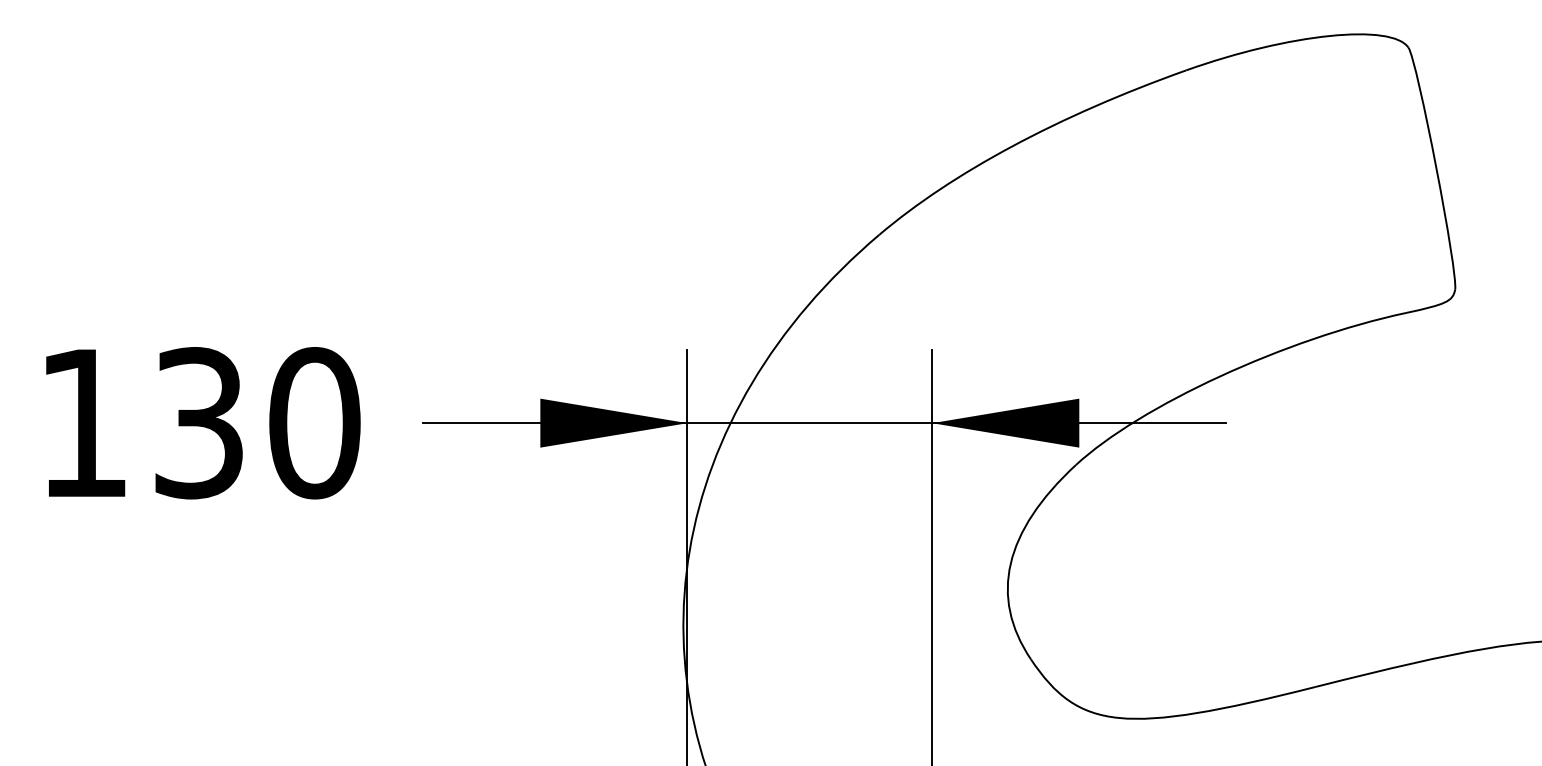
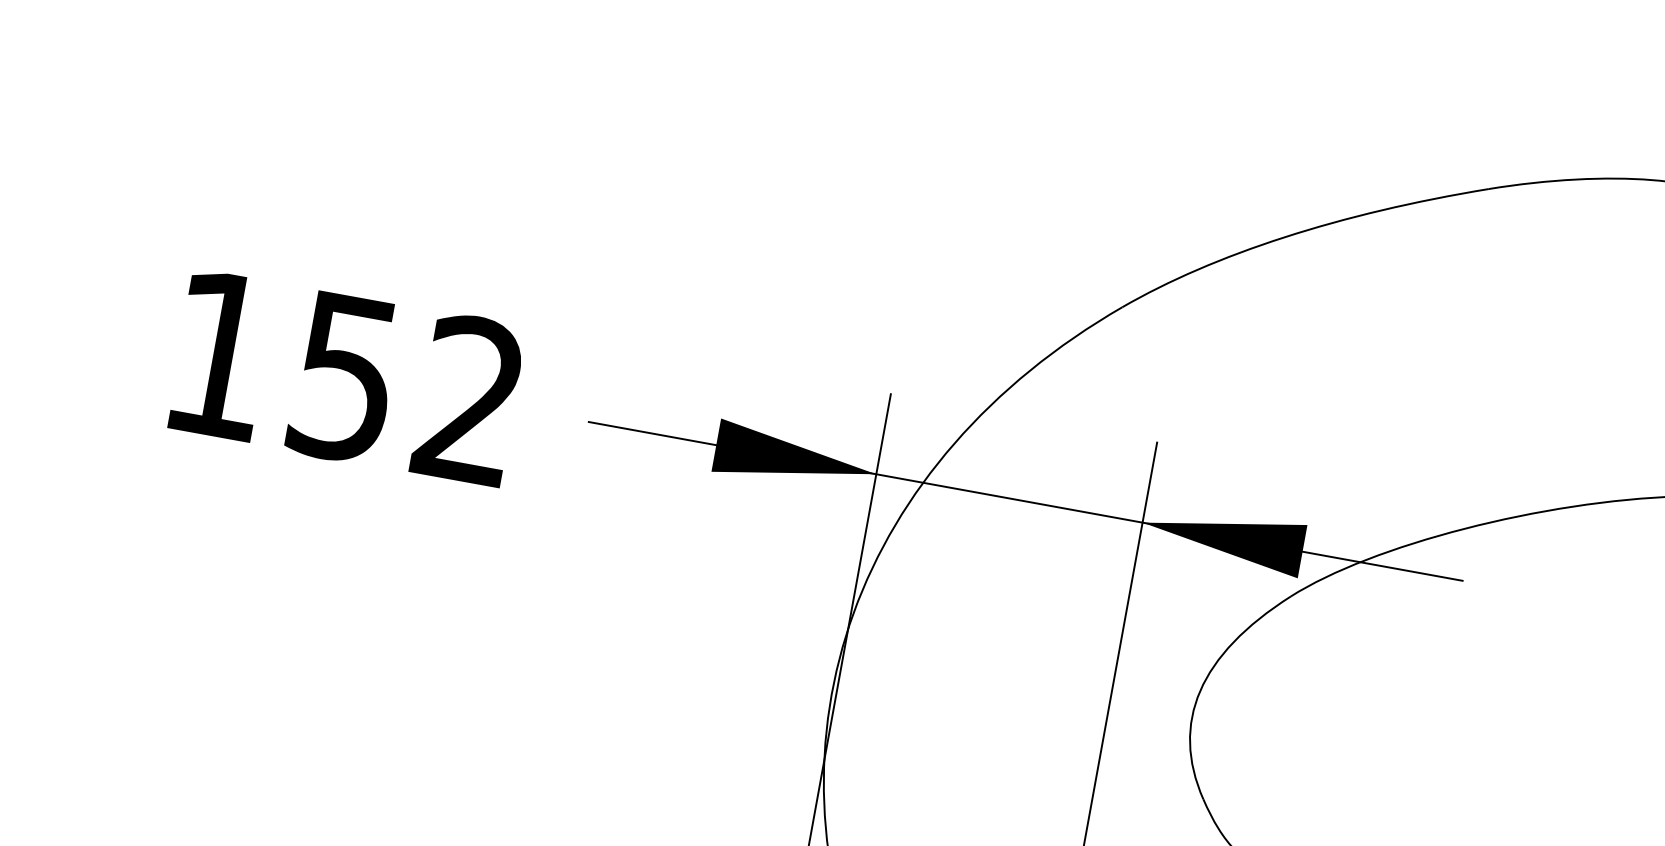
text: (257, 423) -> (408, 389), 130 -> 152

